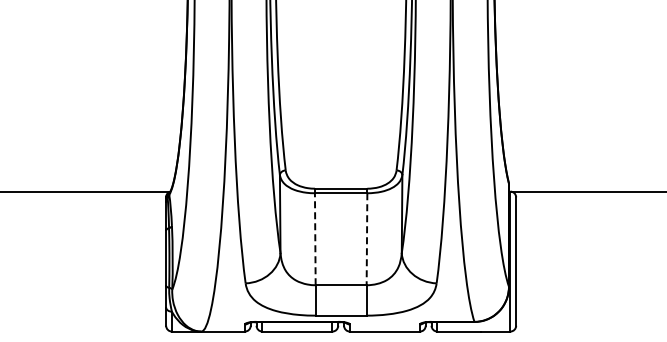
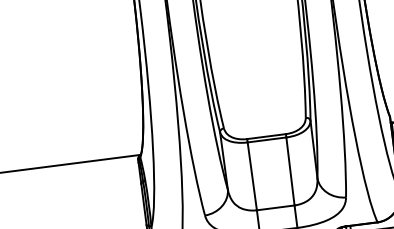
line: (315, 238) -> (252, 175), dashed -> solid
line: (366, 239) -> (290, 171), dashed -> solid

